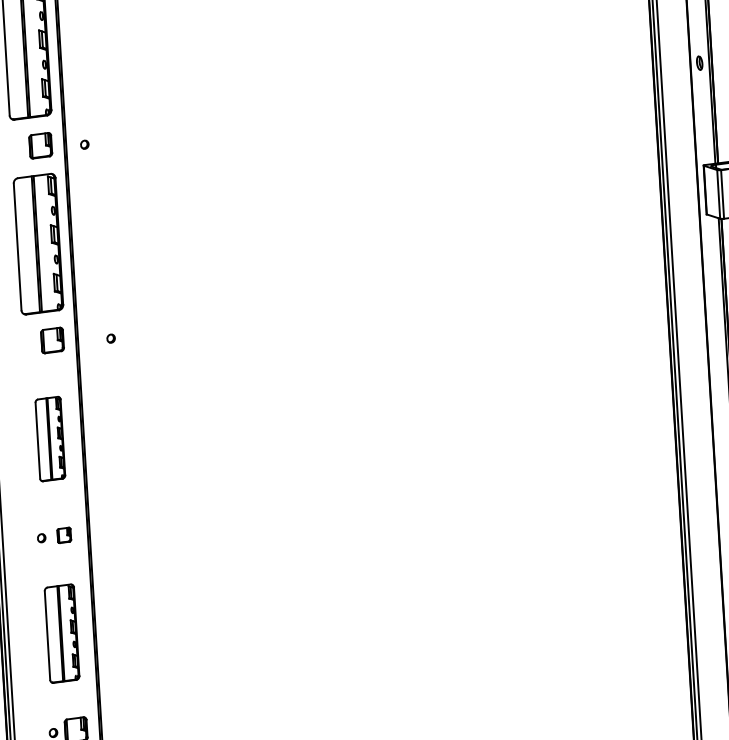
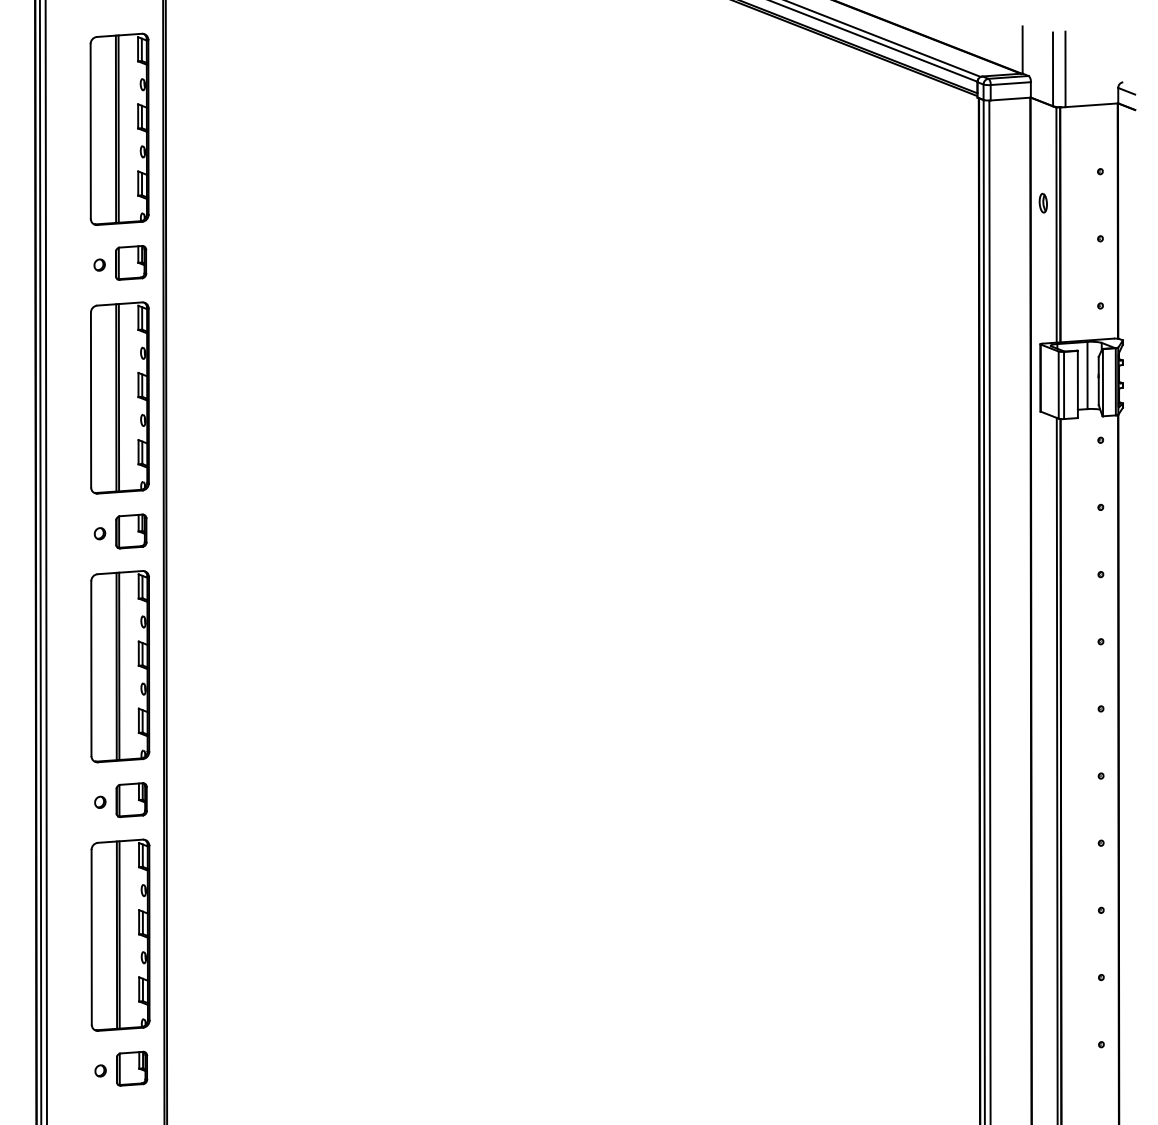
part: (84, 144) -> (99, 264), moved
part: (110, 338) -> (99, 533), moved
part: (50, 438) -> (120, 666), size x1.67
part: (64, 535) -> (131, 800), size x1.67
part: (62, 633) -> (120, 934), size x1.43

